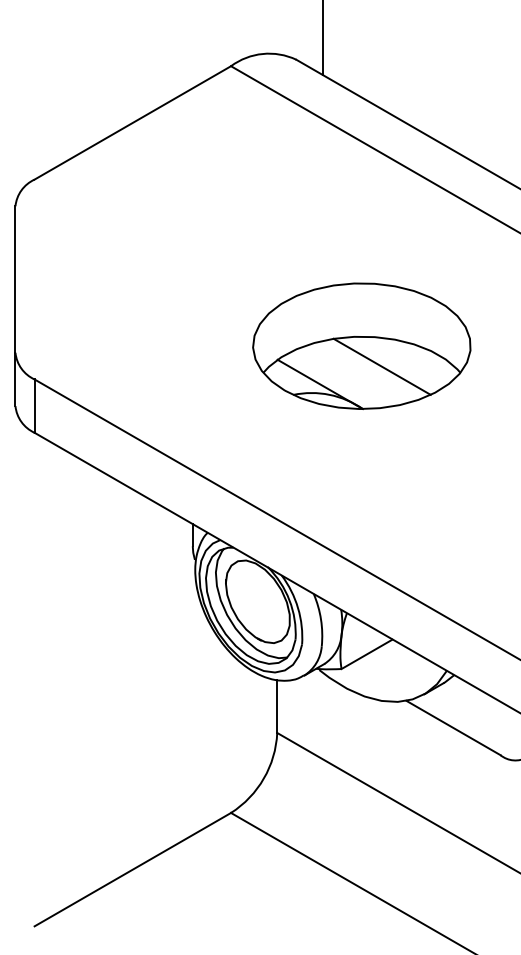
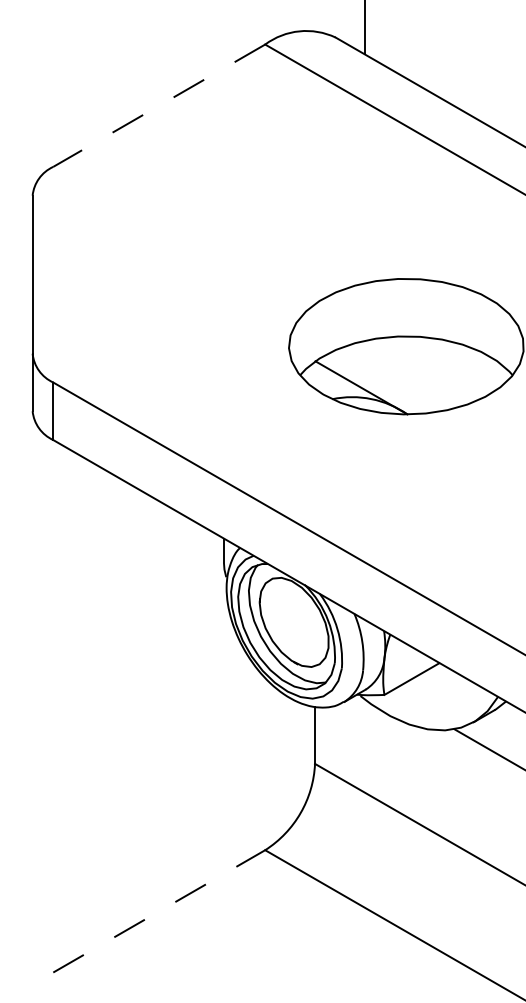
line: (132, 123) -> (158, 106), solid -> dashed
line: (381, 366) -> (427, 368), removed
line: (133, 869) -> (159, 911), solid -> dashed

